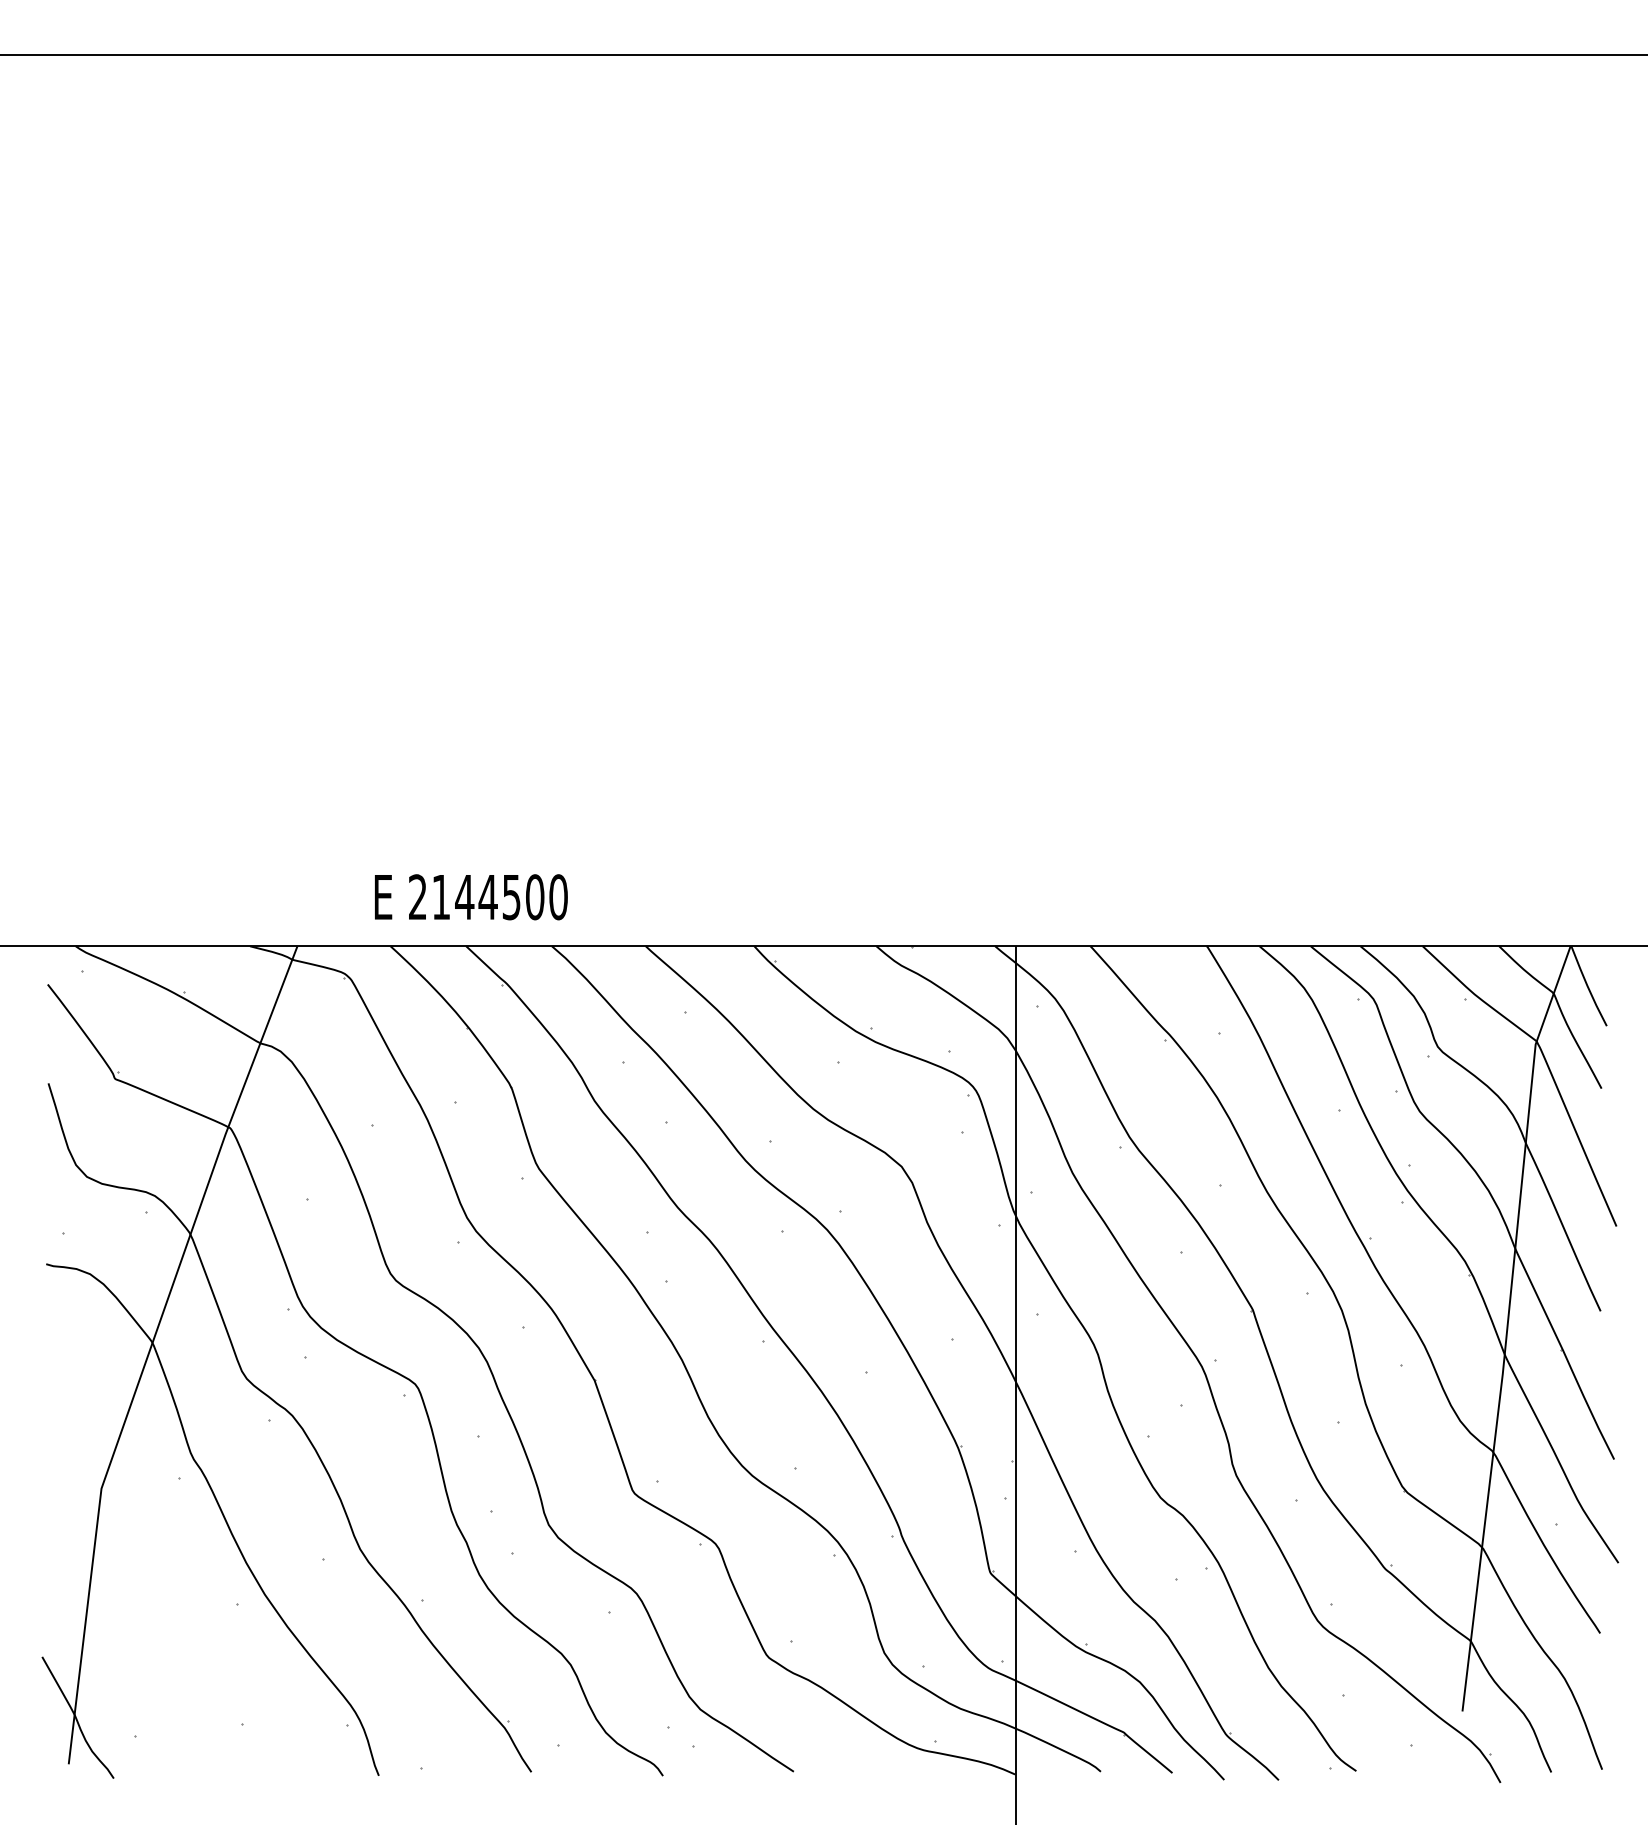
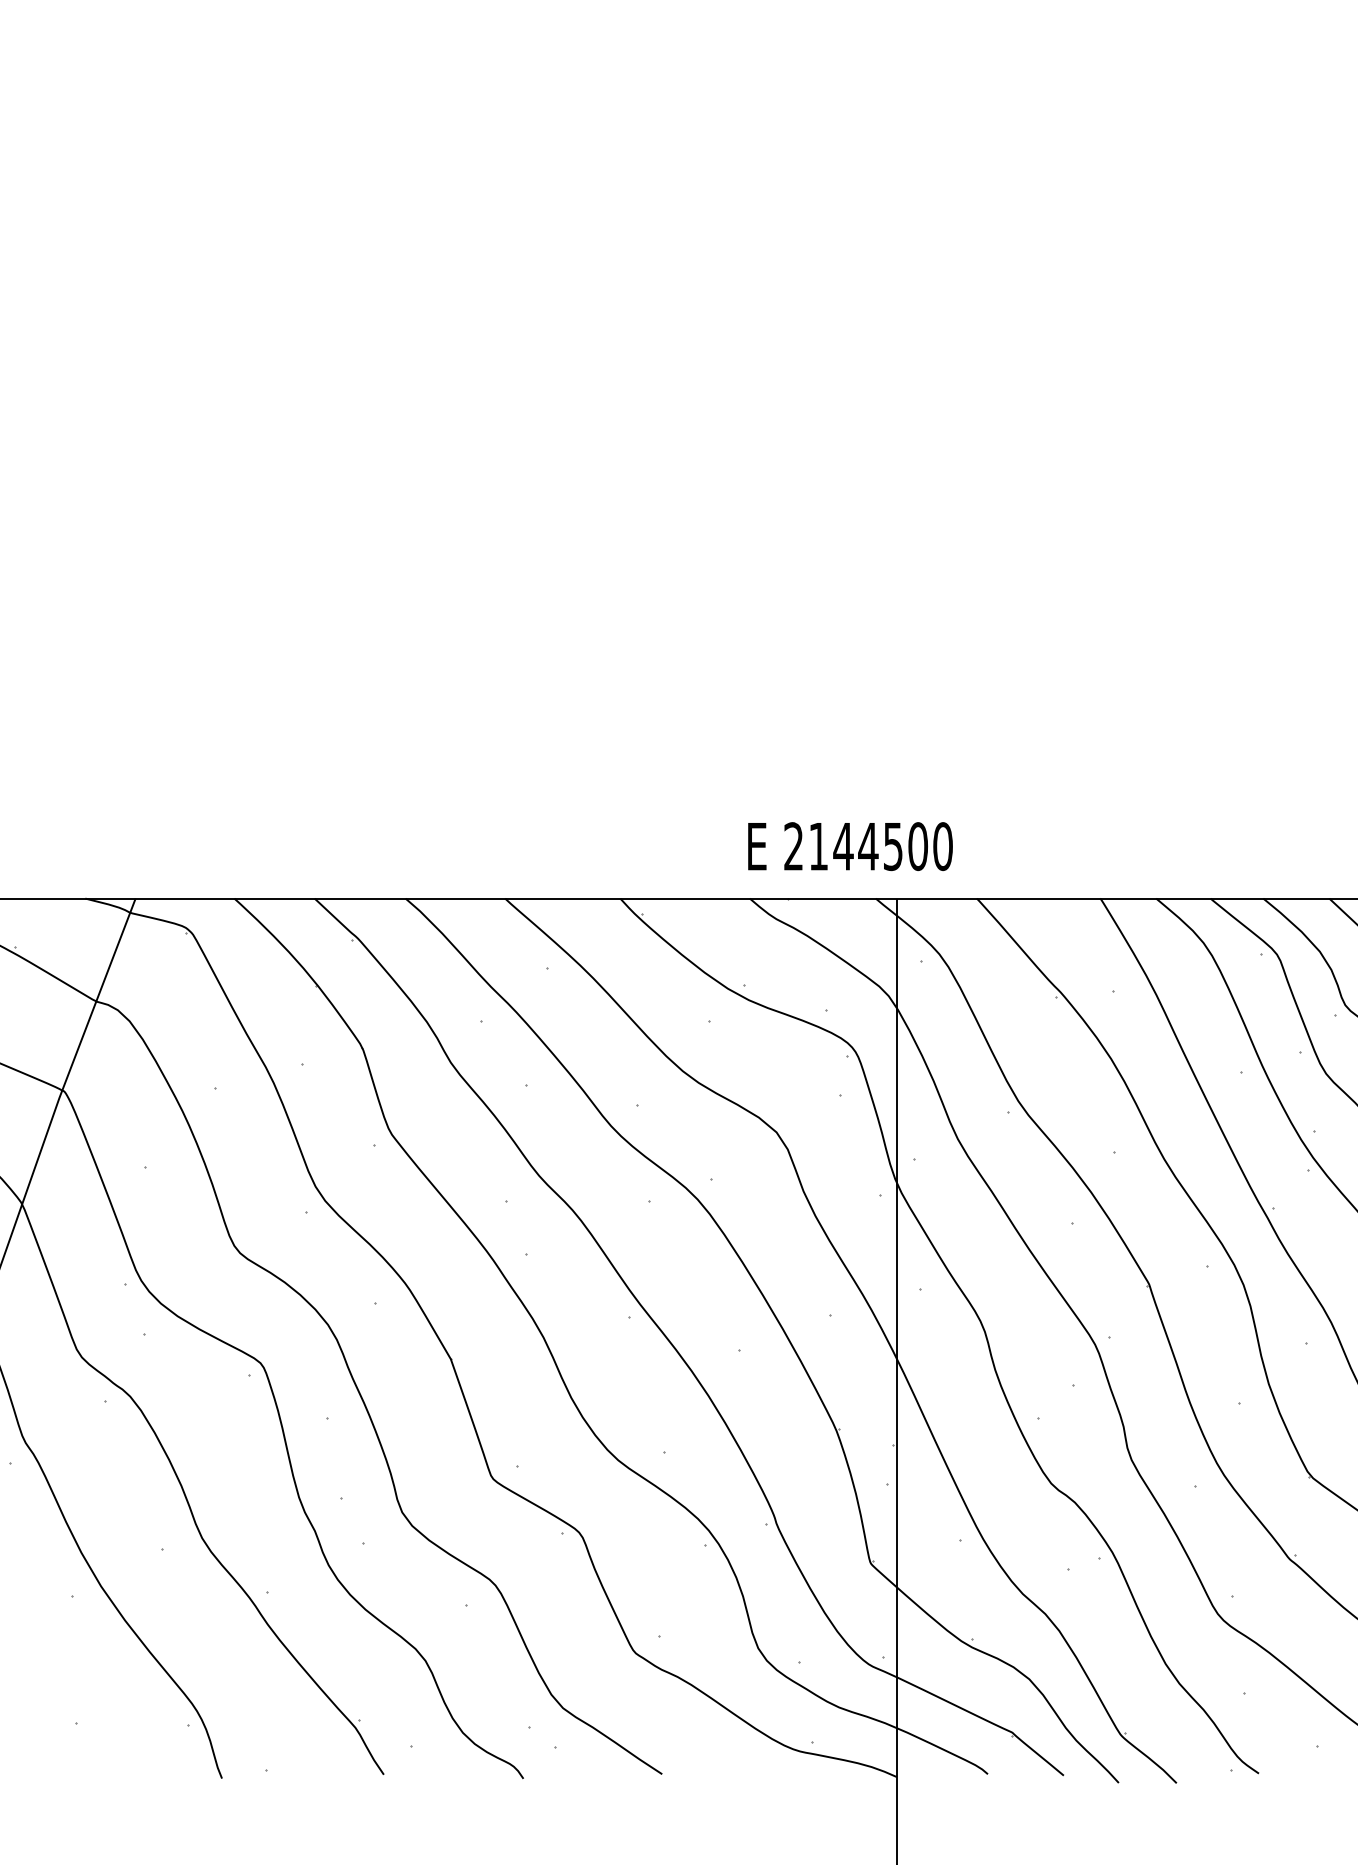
text: (471, 897) -> (850, 846), moved

